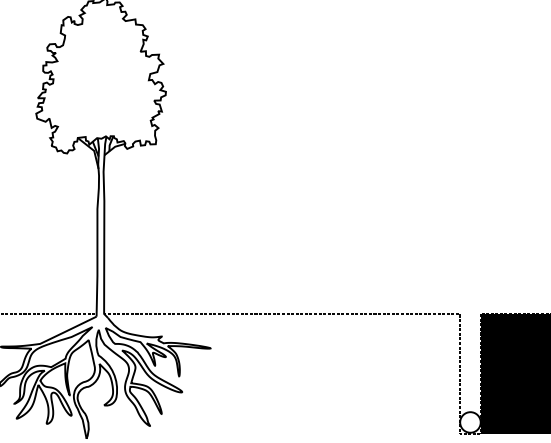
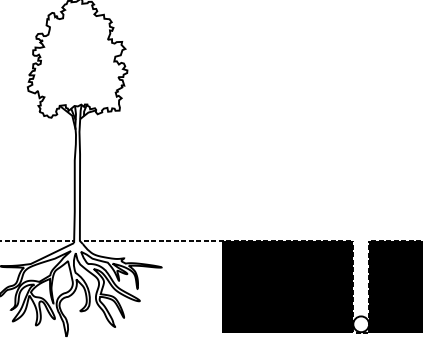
fill: (374, 373) -> (287, 286), added

